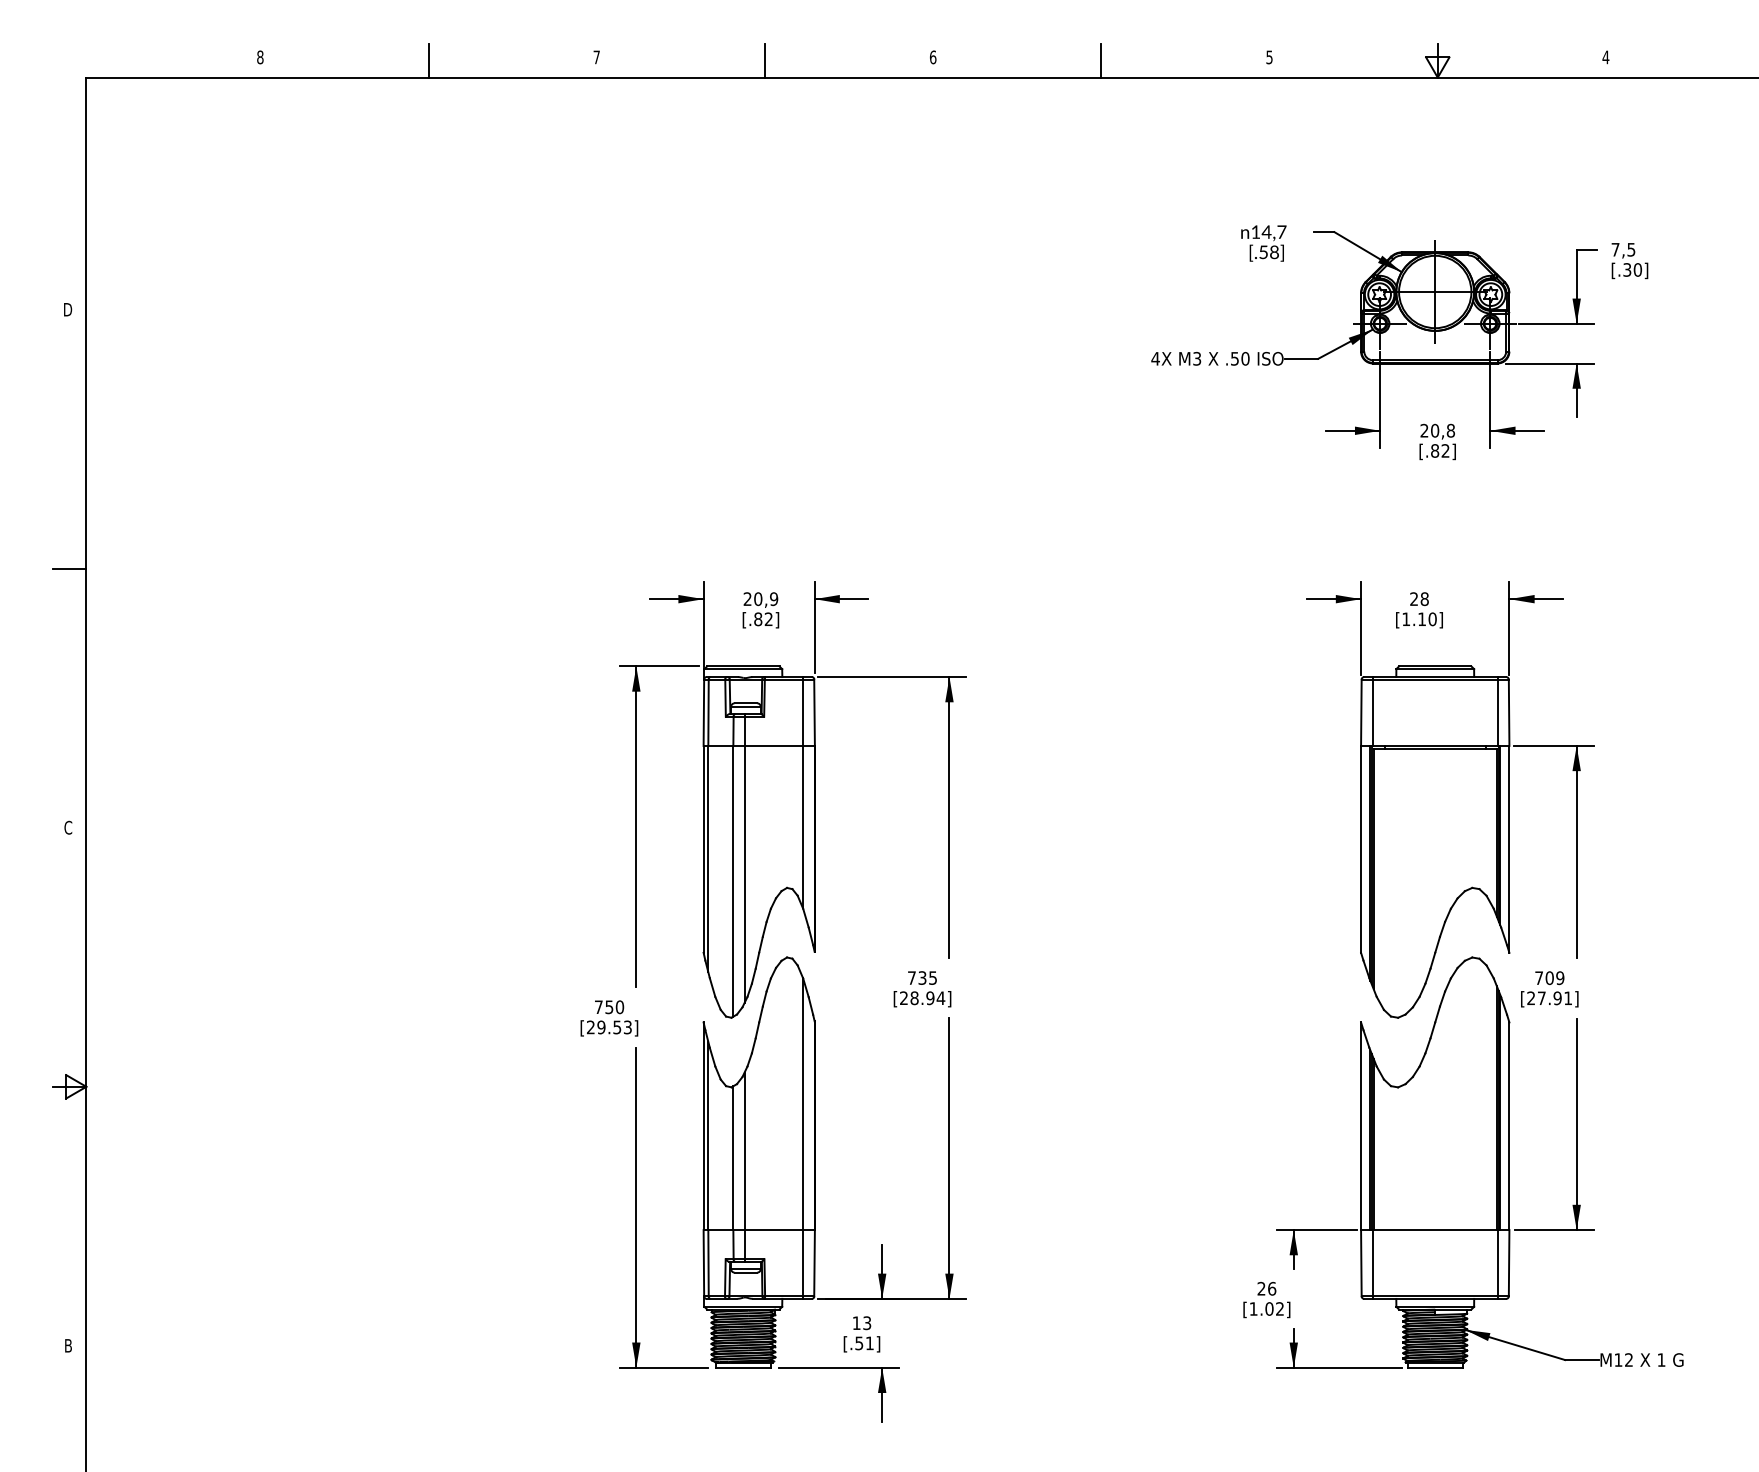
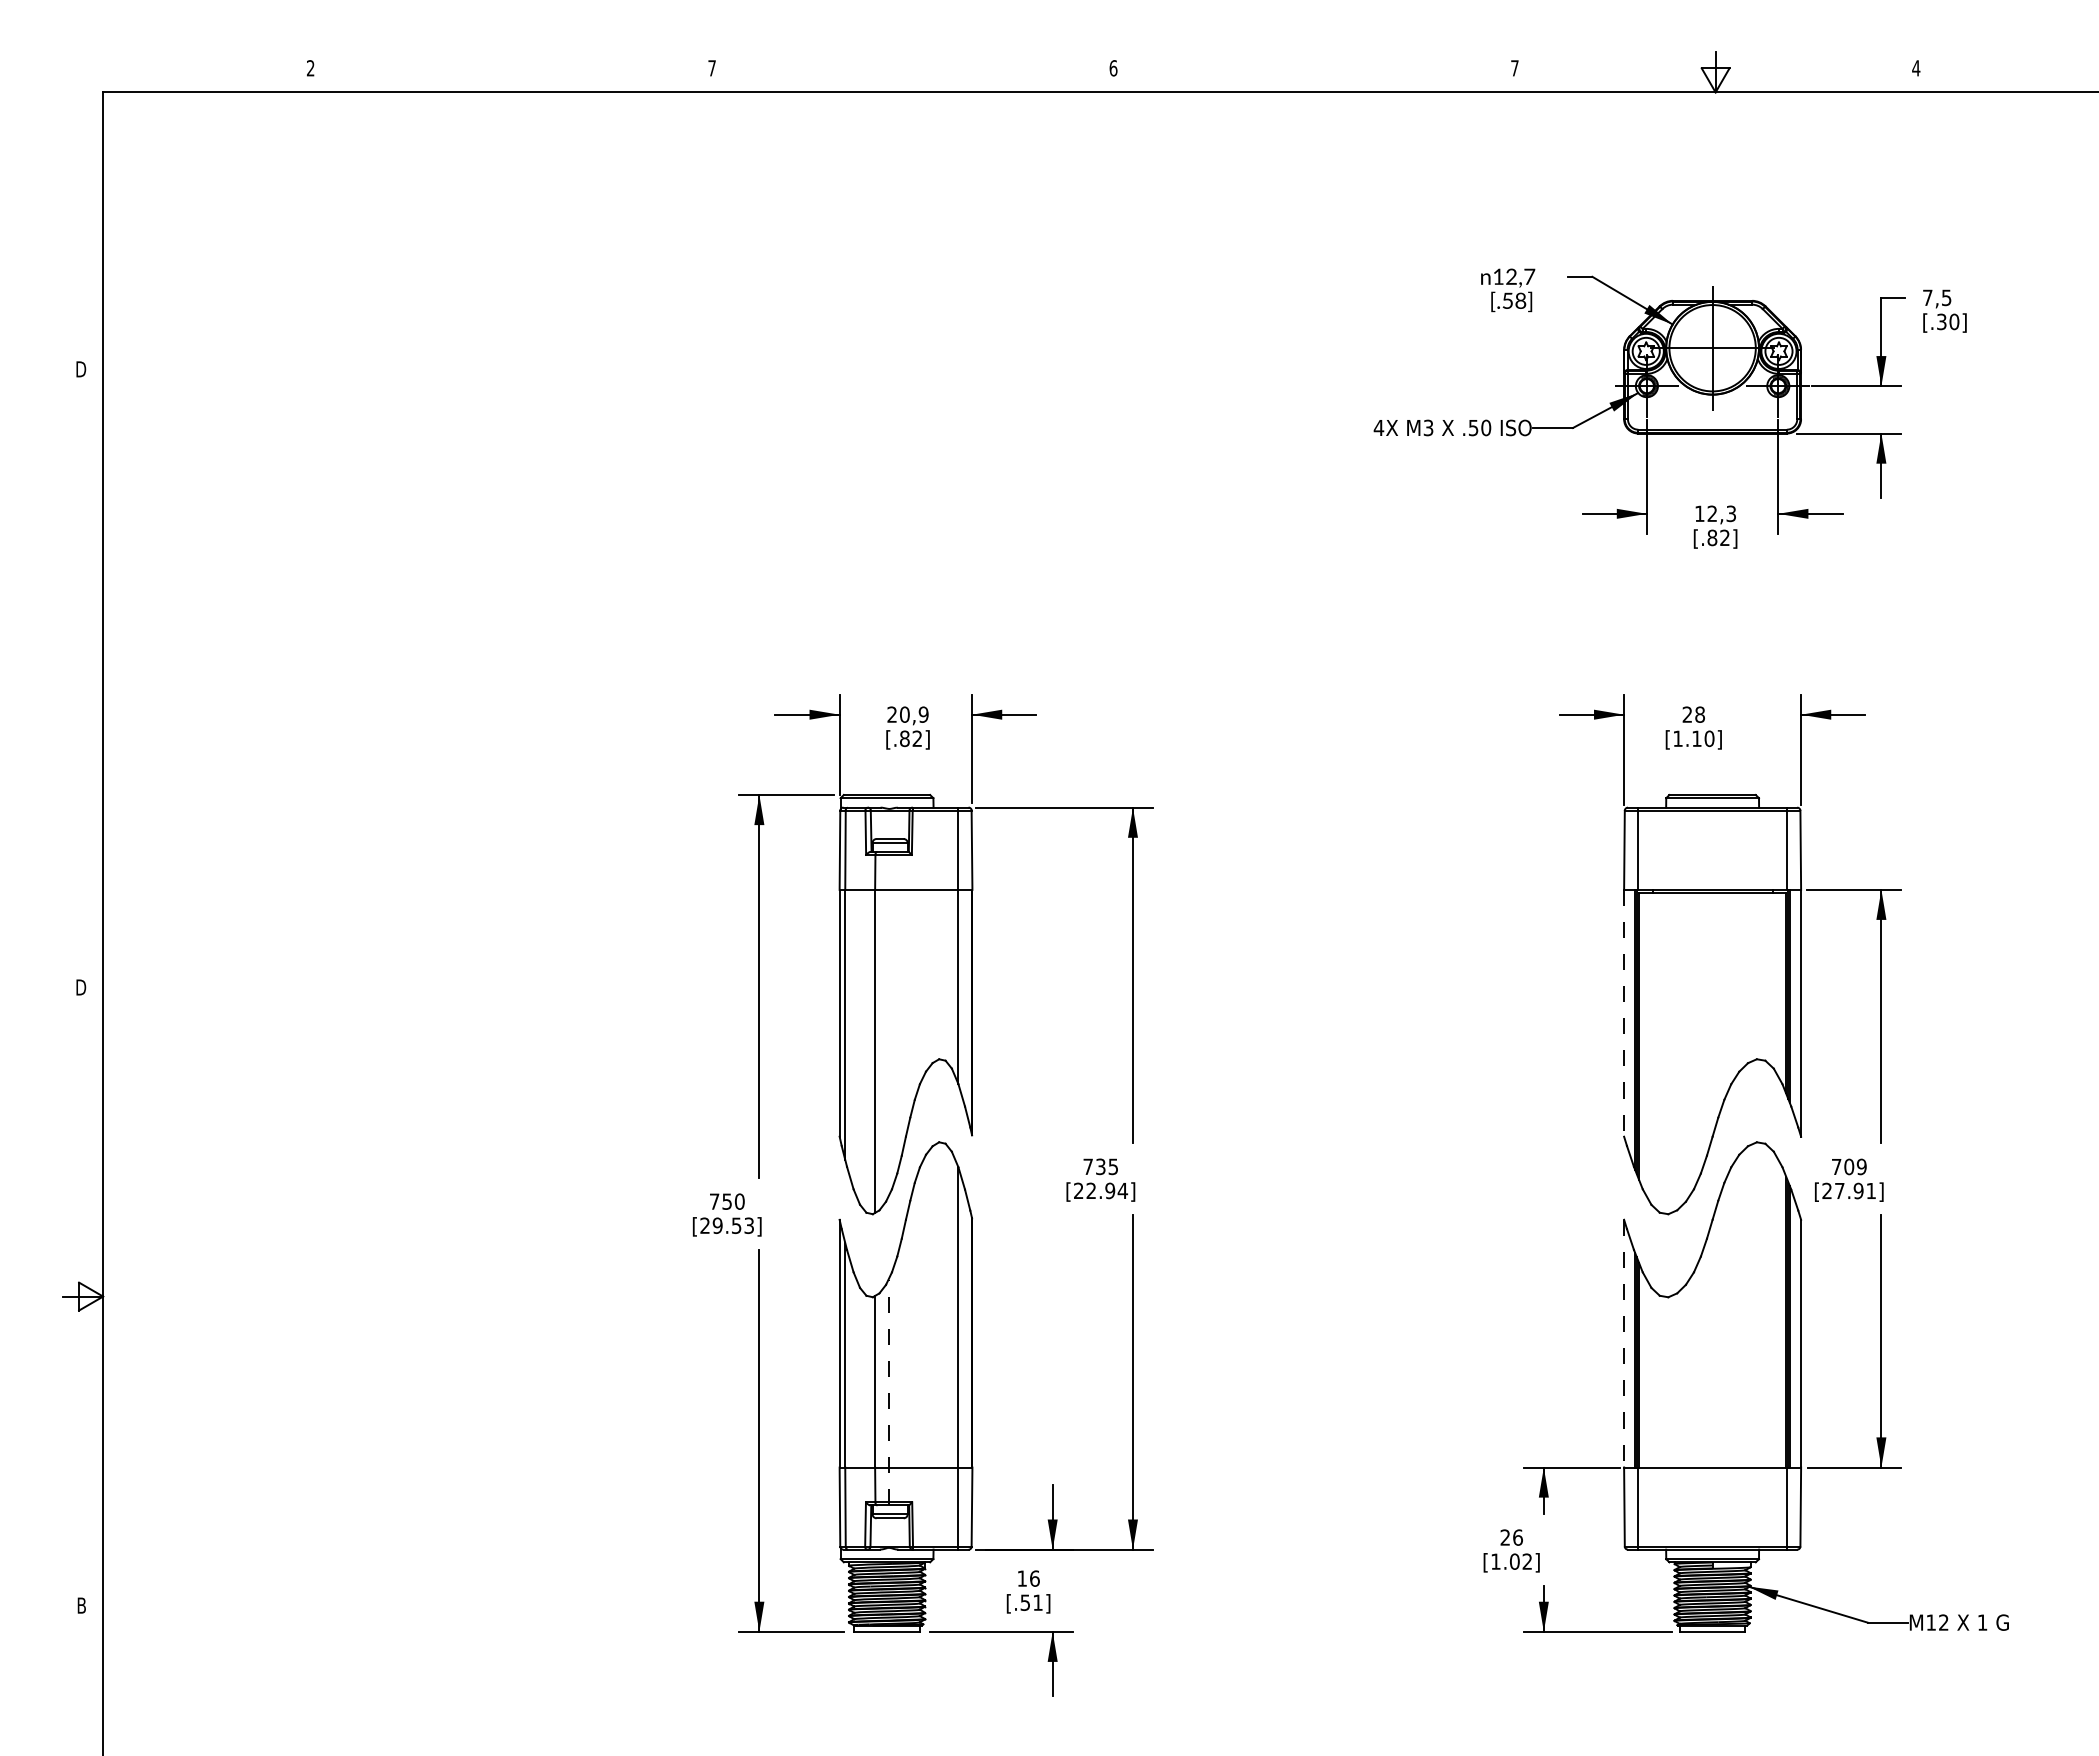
text: (260, 57) -> (310, 68), 8 -> 2
text: (1269, 57) -> (1514, 68), 5 -> 7
line: (428, 60) -> (511, 71), removed
line: (764, 60) -> (912, 71), removed
line: (1101, 60) -> (1314, 71), removed
text: (1266, 231) -> (1511, 276), 14,7 -> 12,7
text: (1437, 430) -> (1715, 513), 20,8 -> 12,3
line: (69, 568) -> (83, 678), removed
text: (68, 827) -> (81, 987), C -> D
line: (1361, 849) -> (1624, 1013), solid -> dashed
line: (744, 858) -> (888, 1024), removed
text: (914, 998) -> (1091, 1191), [28.94] -> [22.94]
line: (1361, 1126) -> (1624, 1343), solid -> dashed
line: (744, 1167) -> (888, 1392), solid -> dashed
text: (867, 1323) -> (1035, 1579), 13 -> 16

